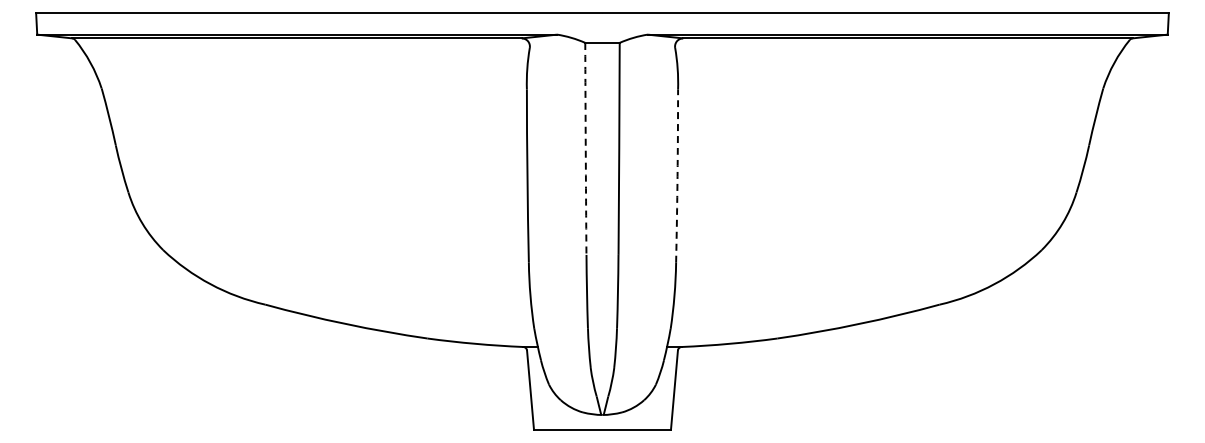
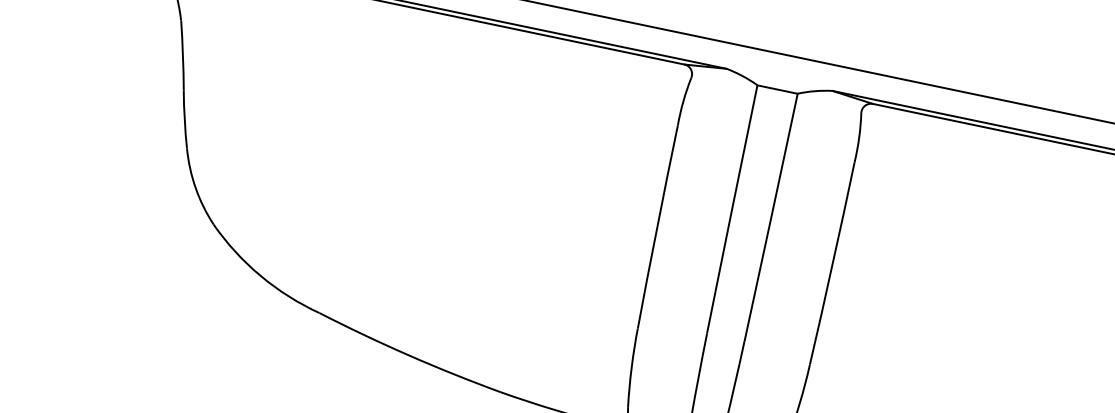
arc: (585, 148) -> (731, 208), dashed -> solid
arc: (677, 176) -> (832, 263), dashed -> solid

